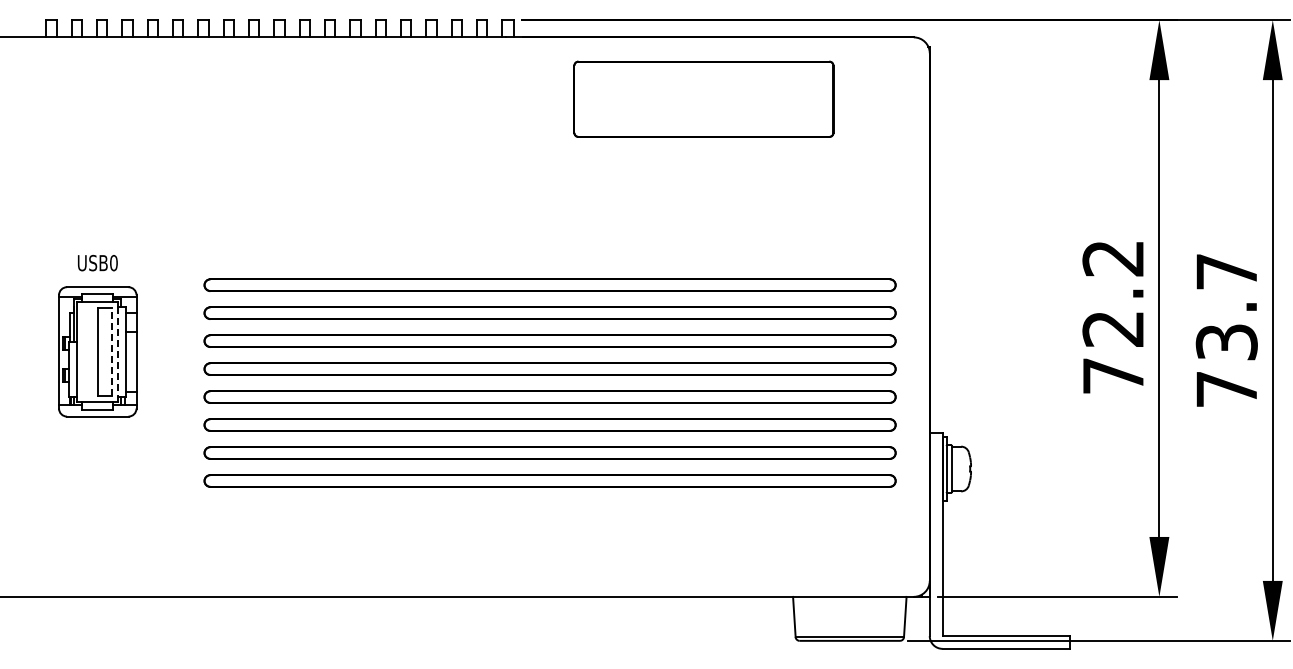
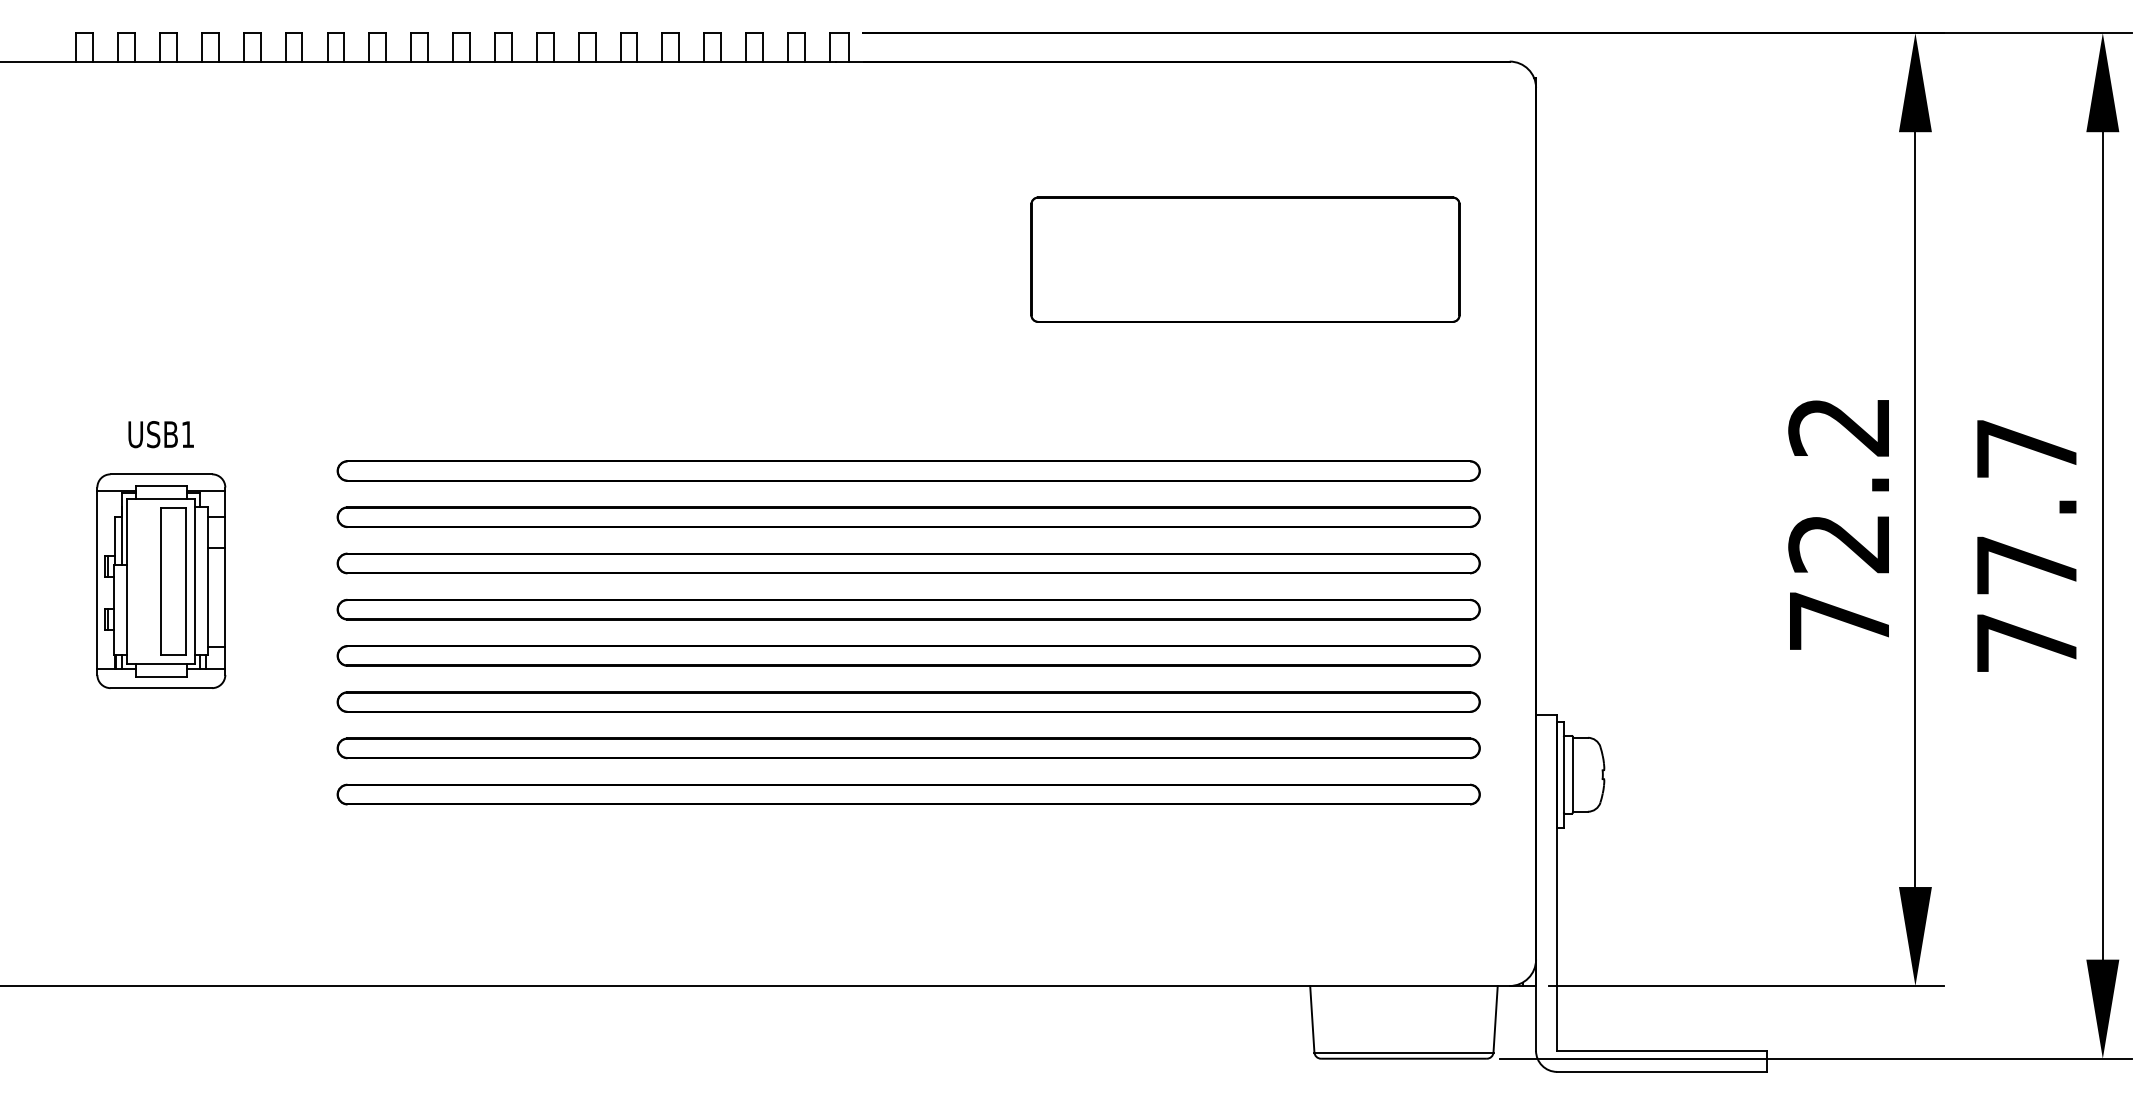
part: (703, 98) -> (1244, 258), moved
text: (113, 263) -> (187, 435), USB0 -> USB1
text: (1226, 342) -> (2026, 565), 73.7 -> 77.7
line: (112, 351) -> (185, 580), dashed -> solid
line: (118, 351) -> (195, 580), dashed -> solid

